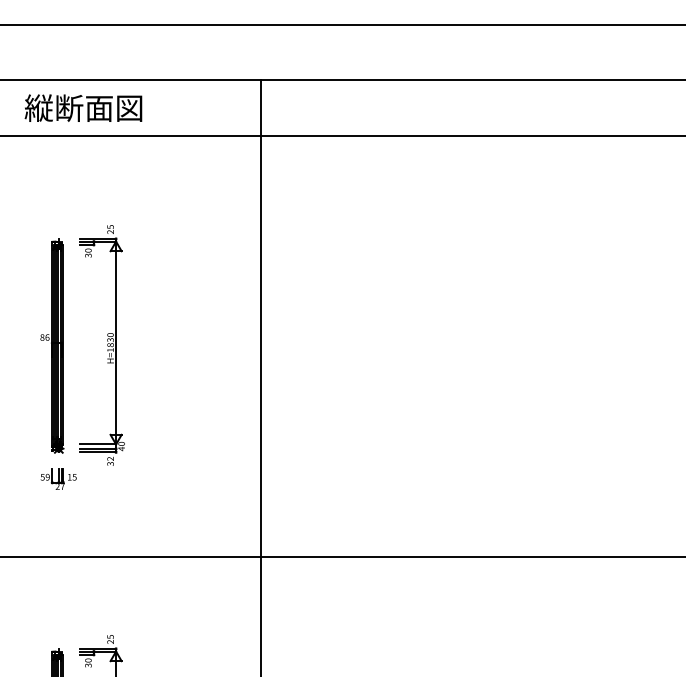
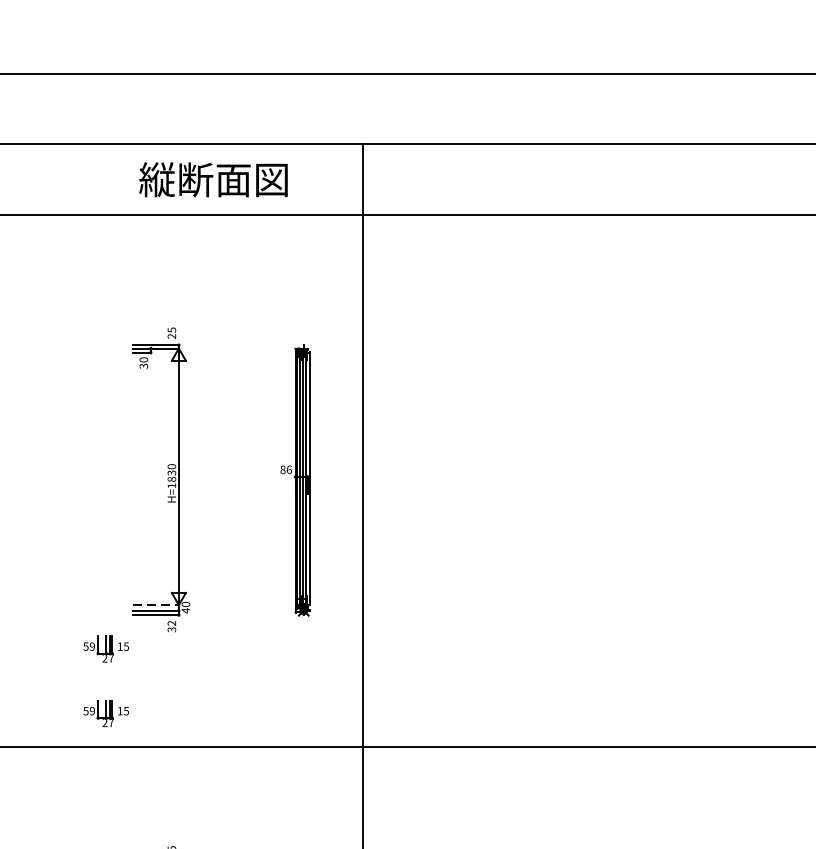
text: (83, 107) -> (213, 178), moved
part: (52, 345) -> (295, 479), moved
line: (98, 444) -> (156, 605), solid -> dashed
part: (58, 529) -> (106, 712), added

